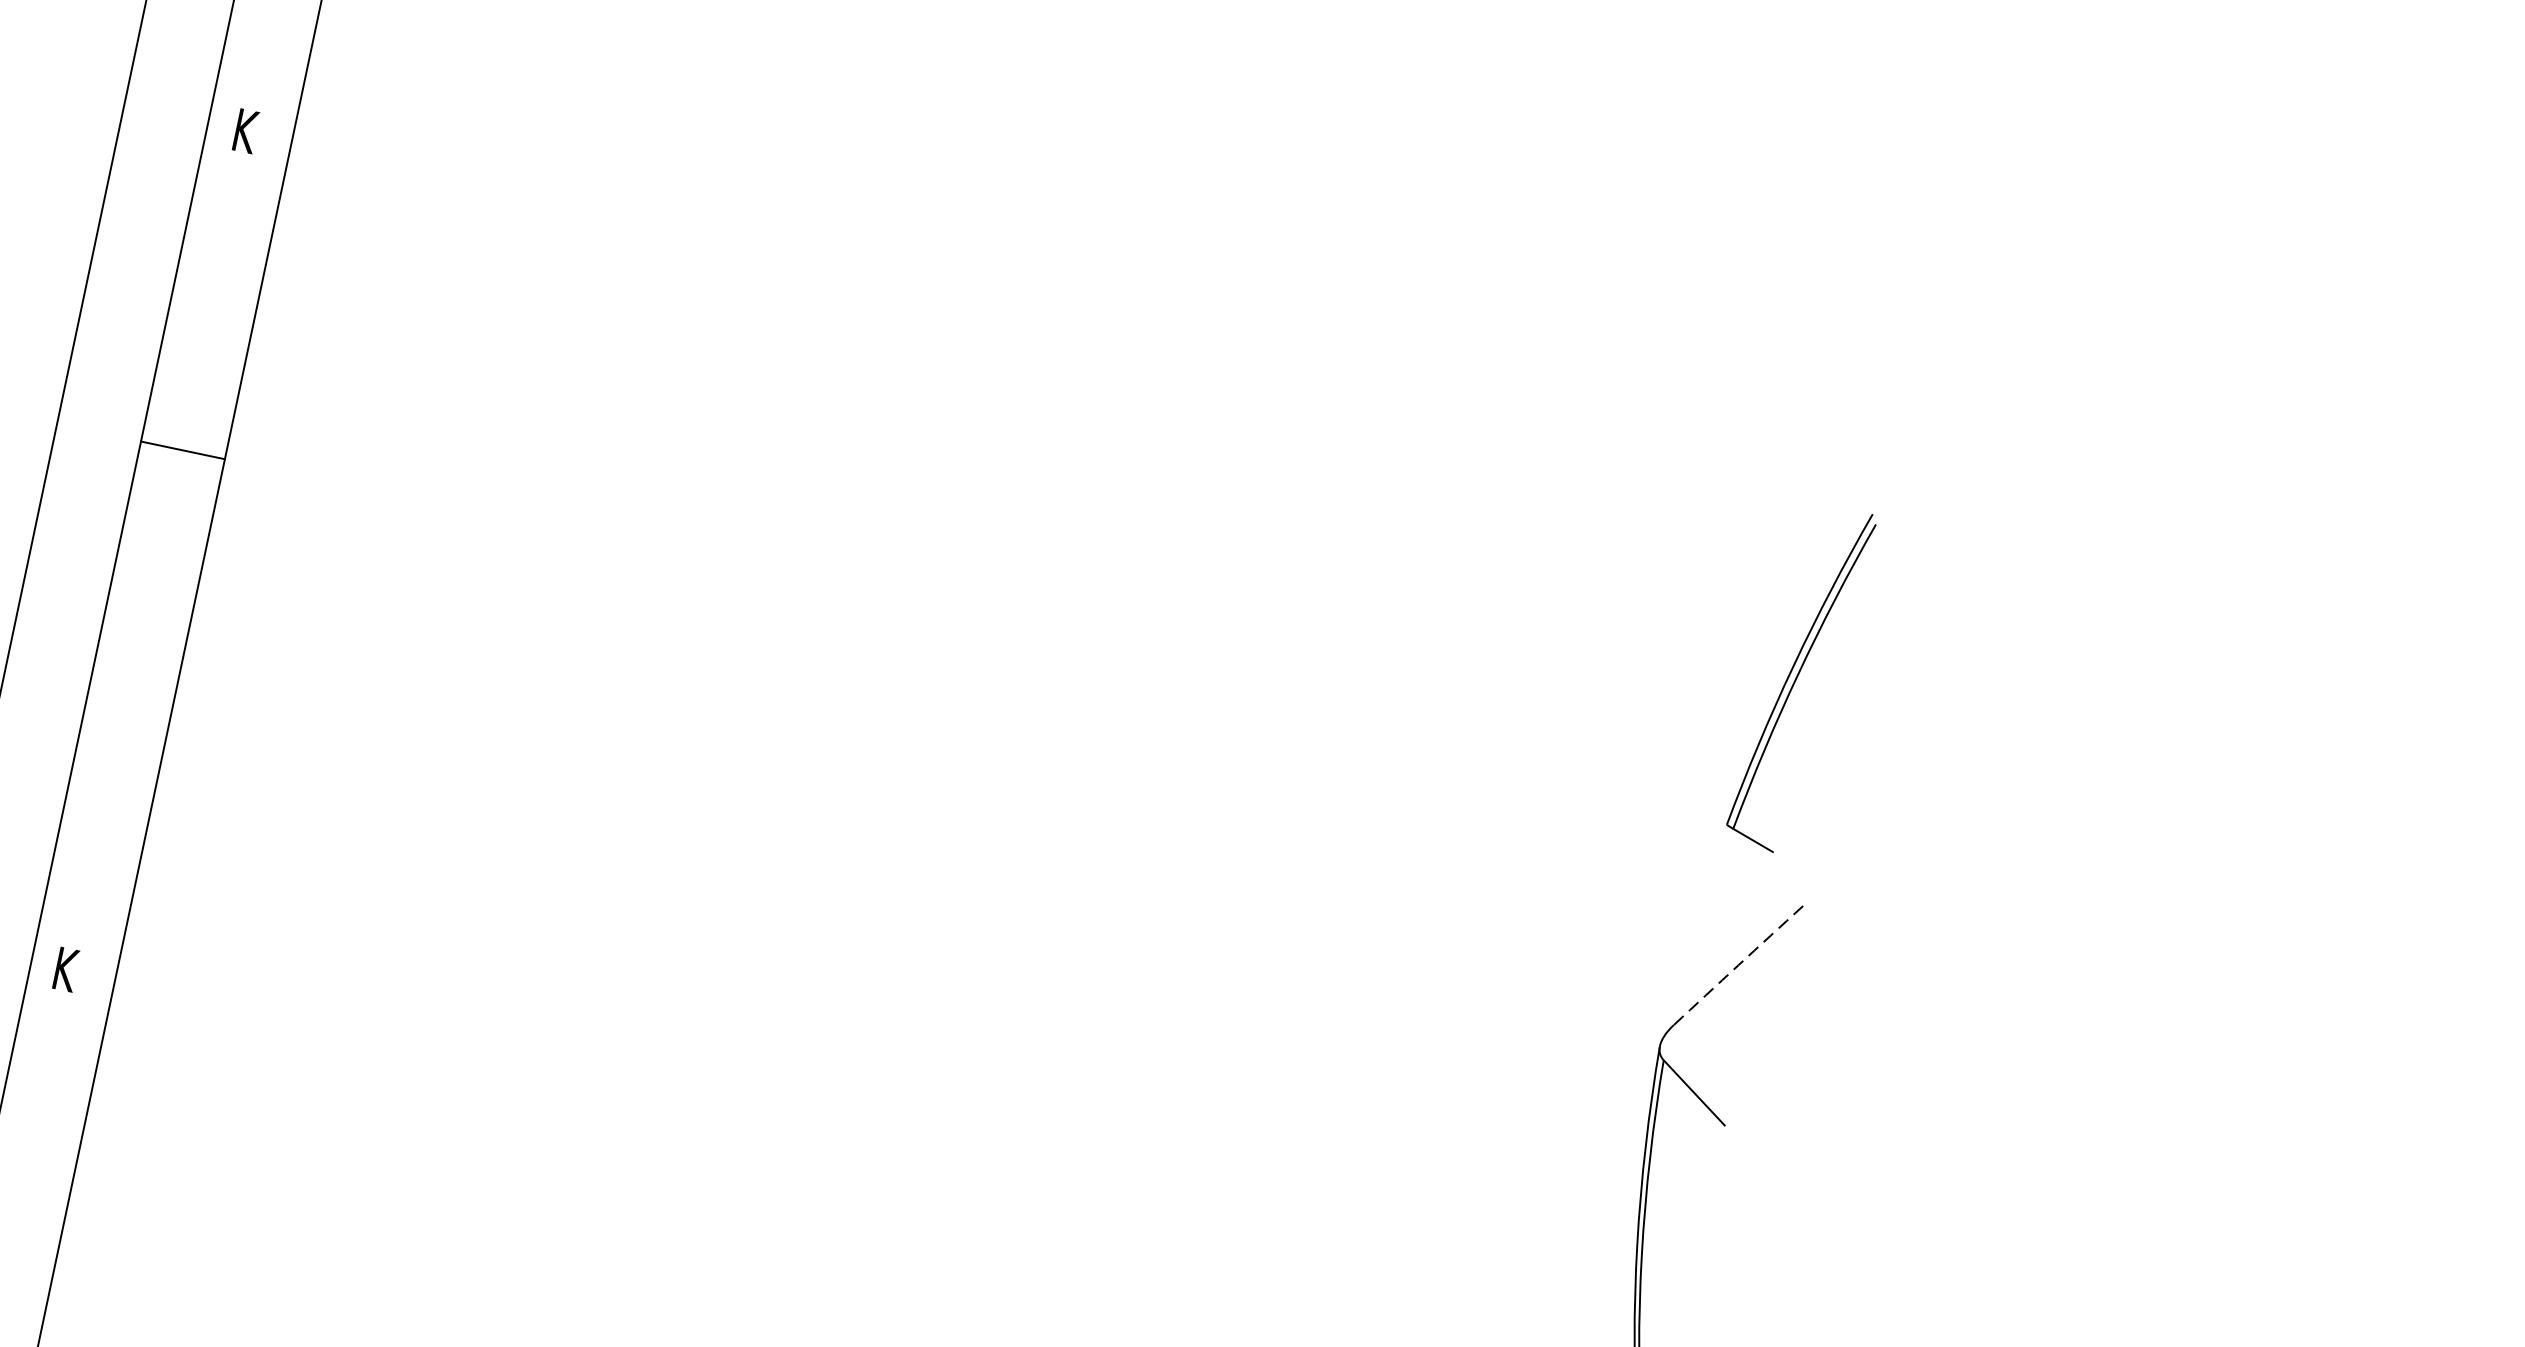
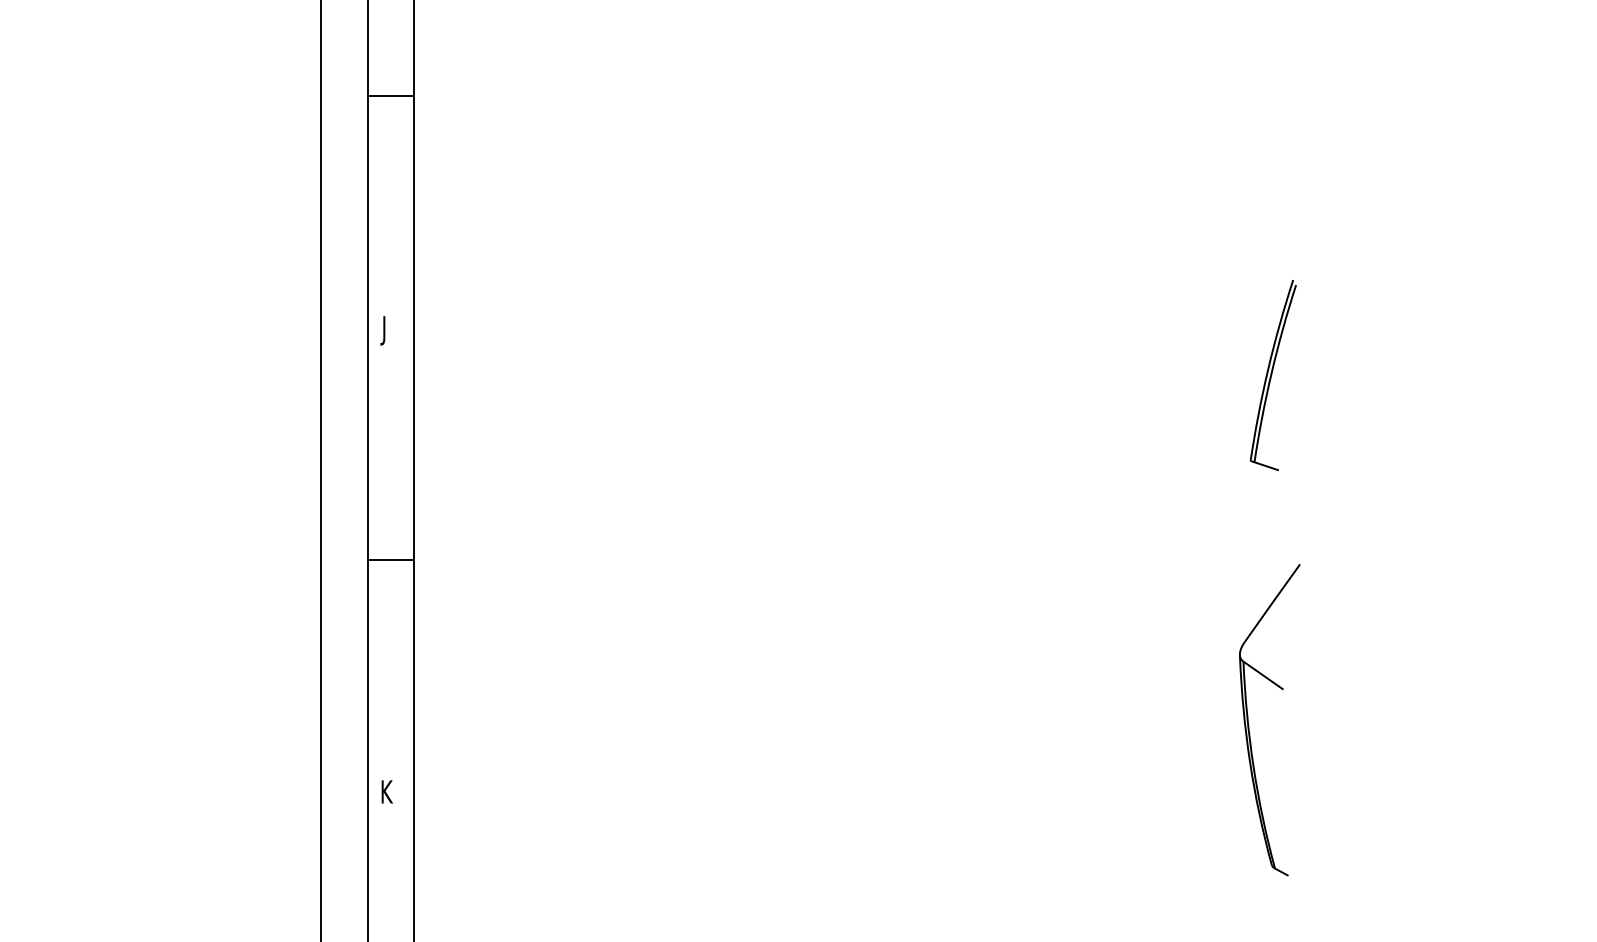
text: (242, 135) -> (387, 330), K -> J
line: (182, 449) -> (390, 559), moved
part: (1798, 678) -> (1272, 375), moved
arc: (1738, 964) -> (1272, 602), dashed -> solid

